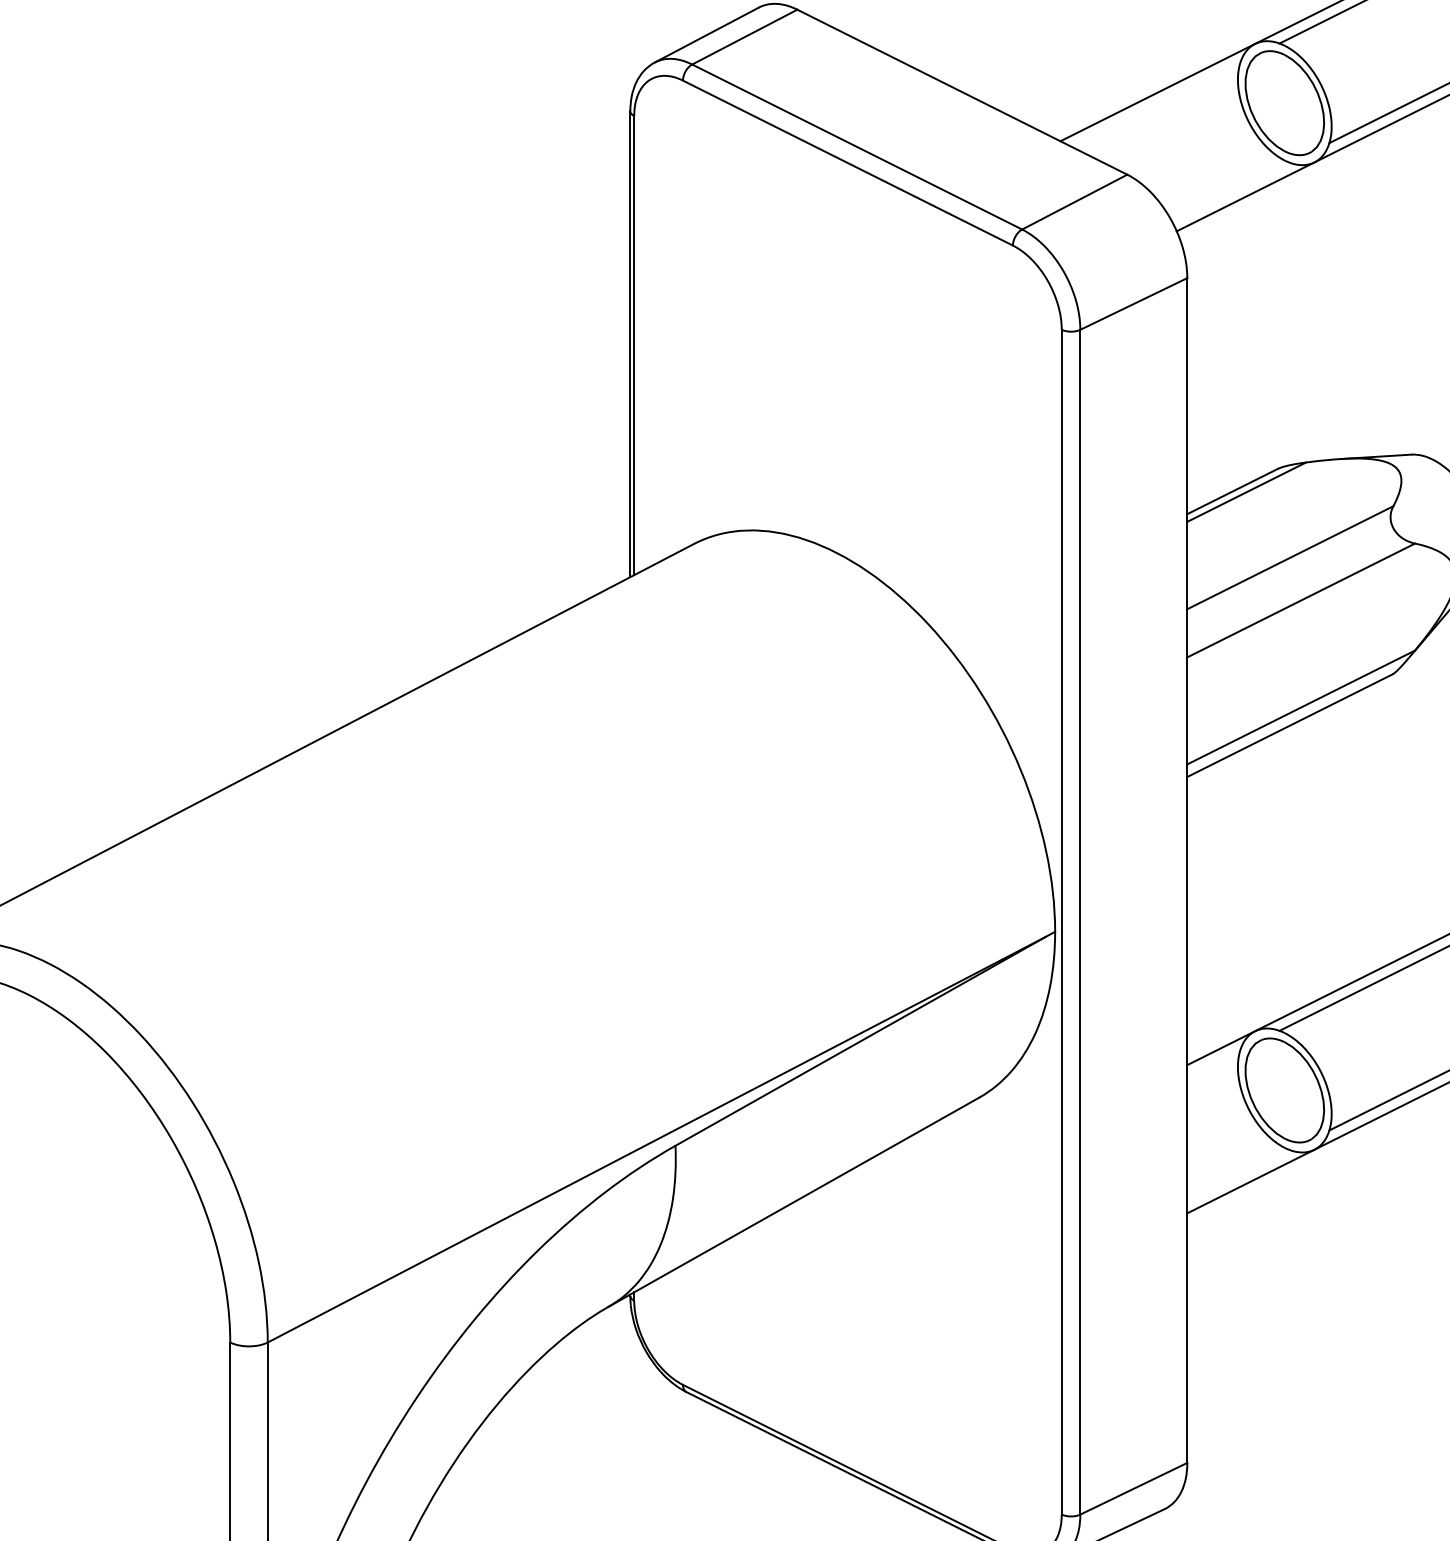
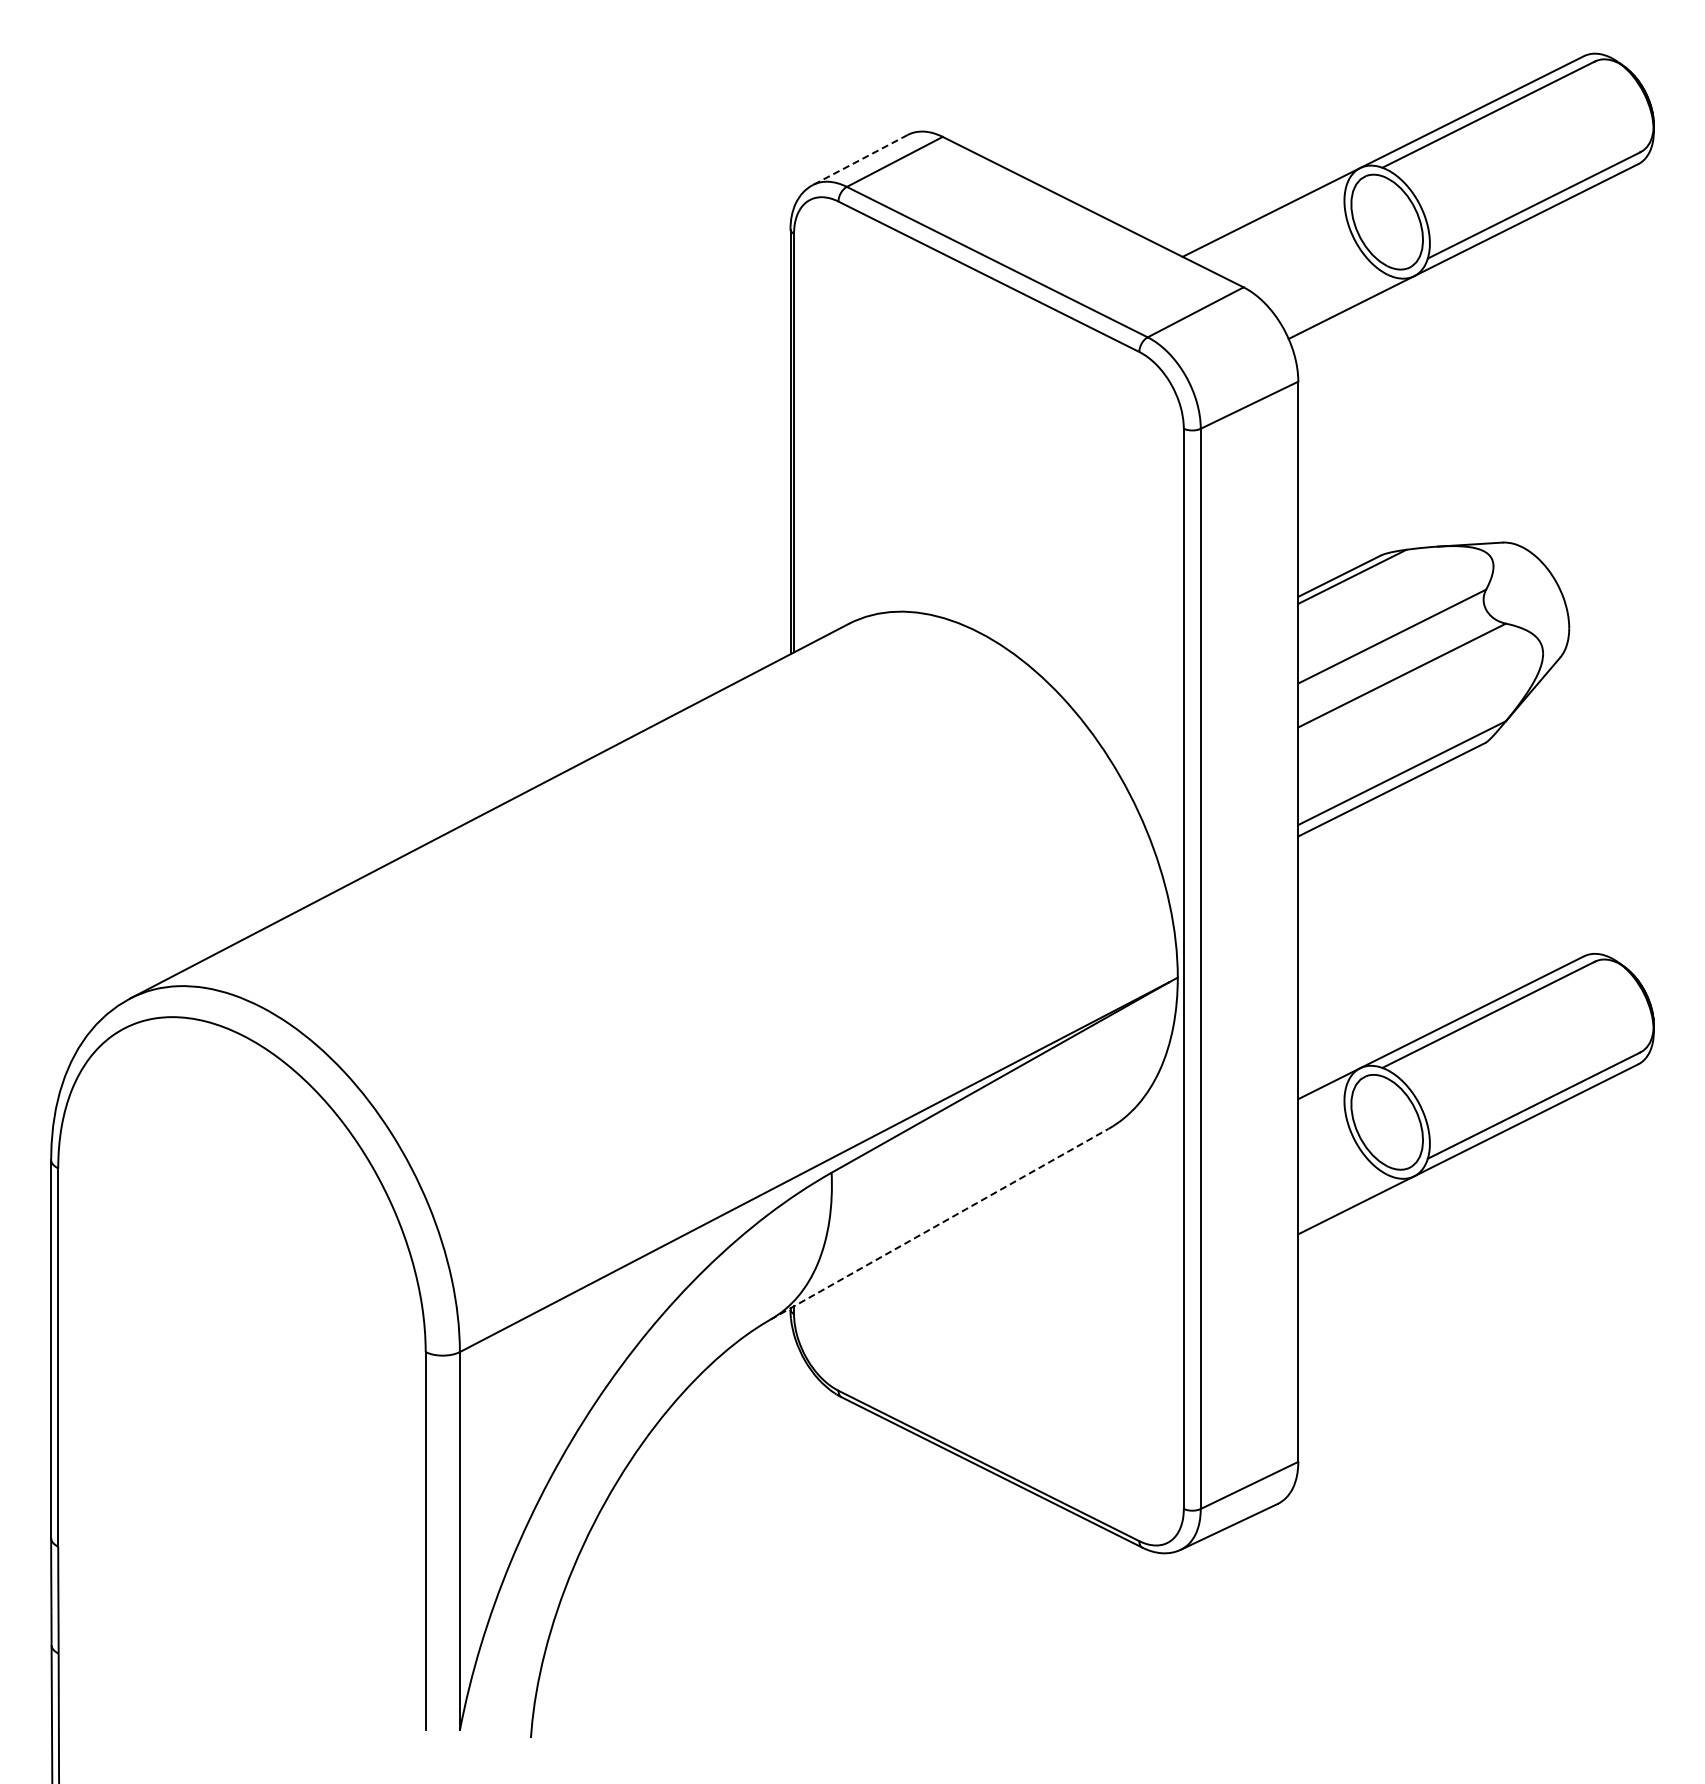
line: (707, 35) -> (860, 160), solid -> dashed
line: (793, 1202) -> (939, 1224), solid -> dashed

